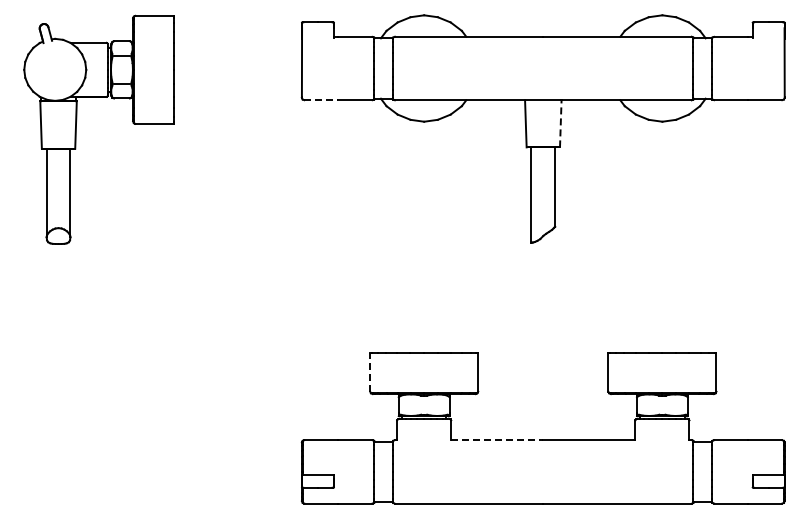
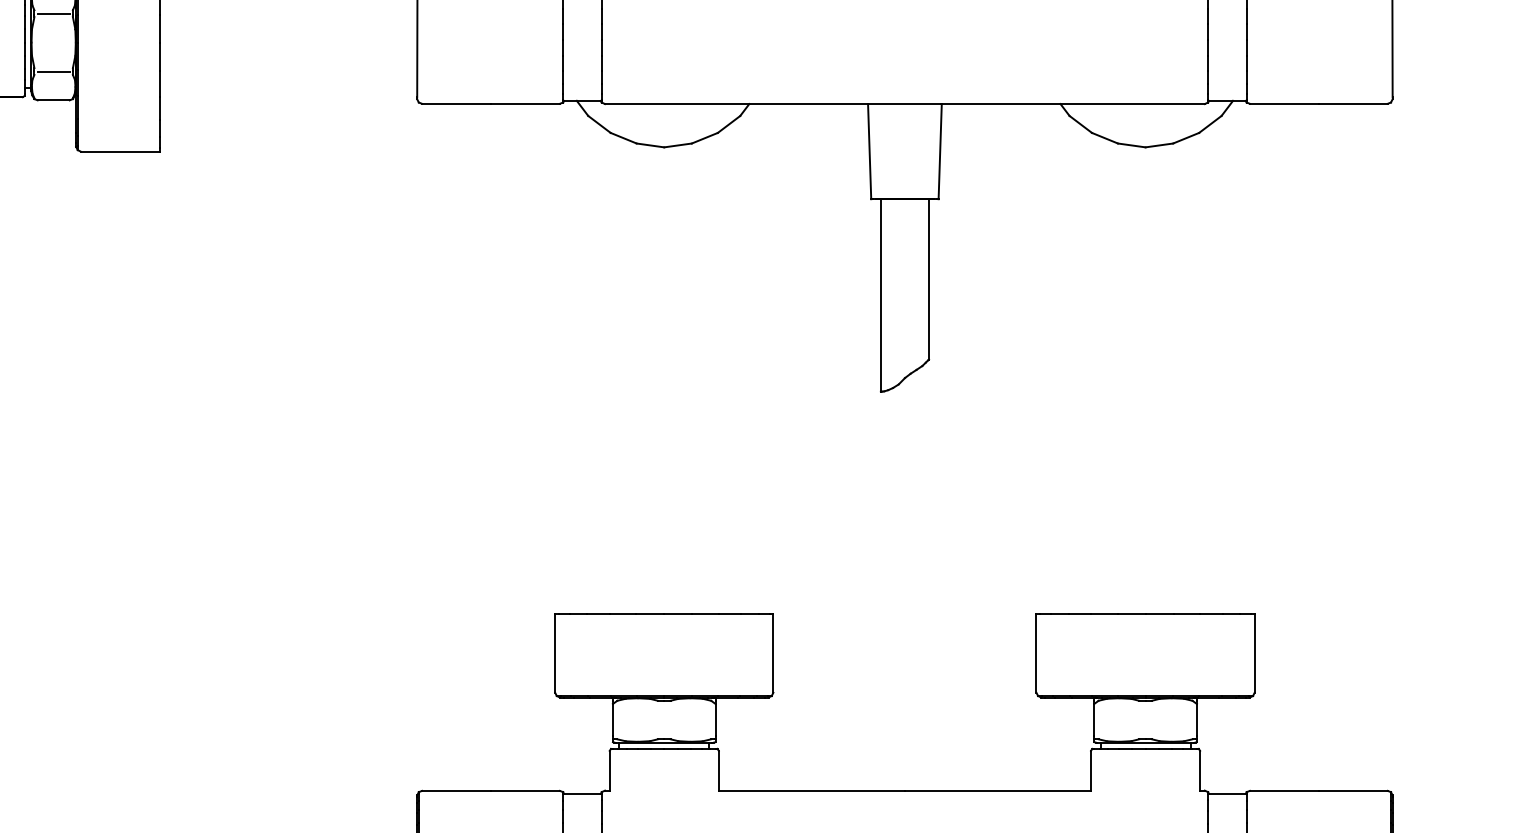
line: (321, 100) -> (456, 104), dashed -> solid
line: (560, 123) -> (939, 150), dashed -> solid
line: (370, 371) -> (555, 651), dashed -> solid
line: (497, 440) -> (812, 791), dashed -> solid

